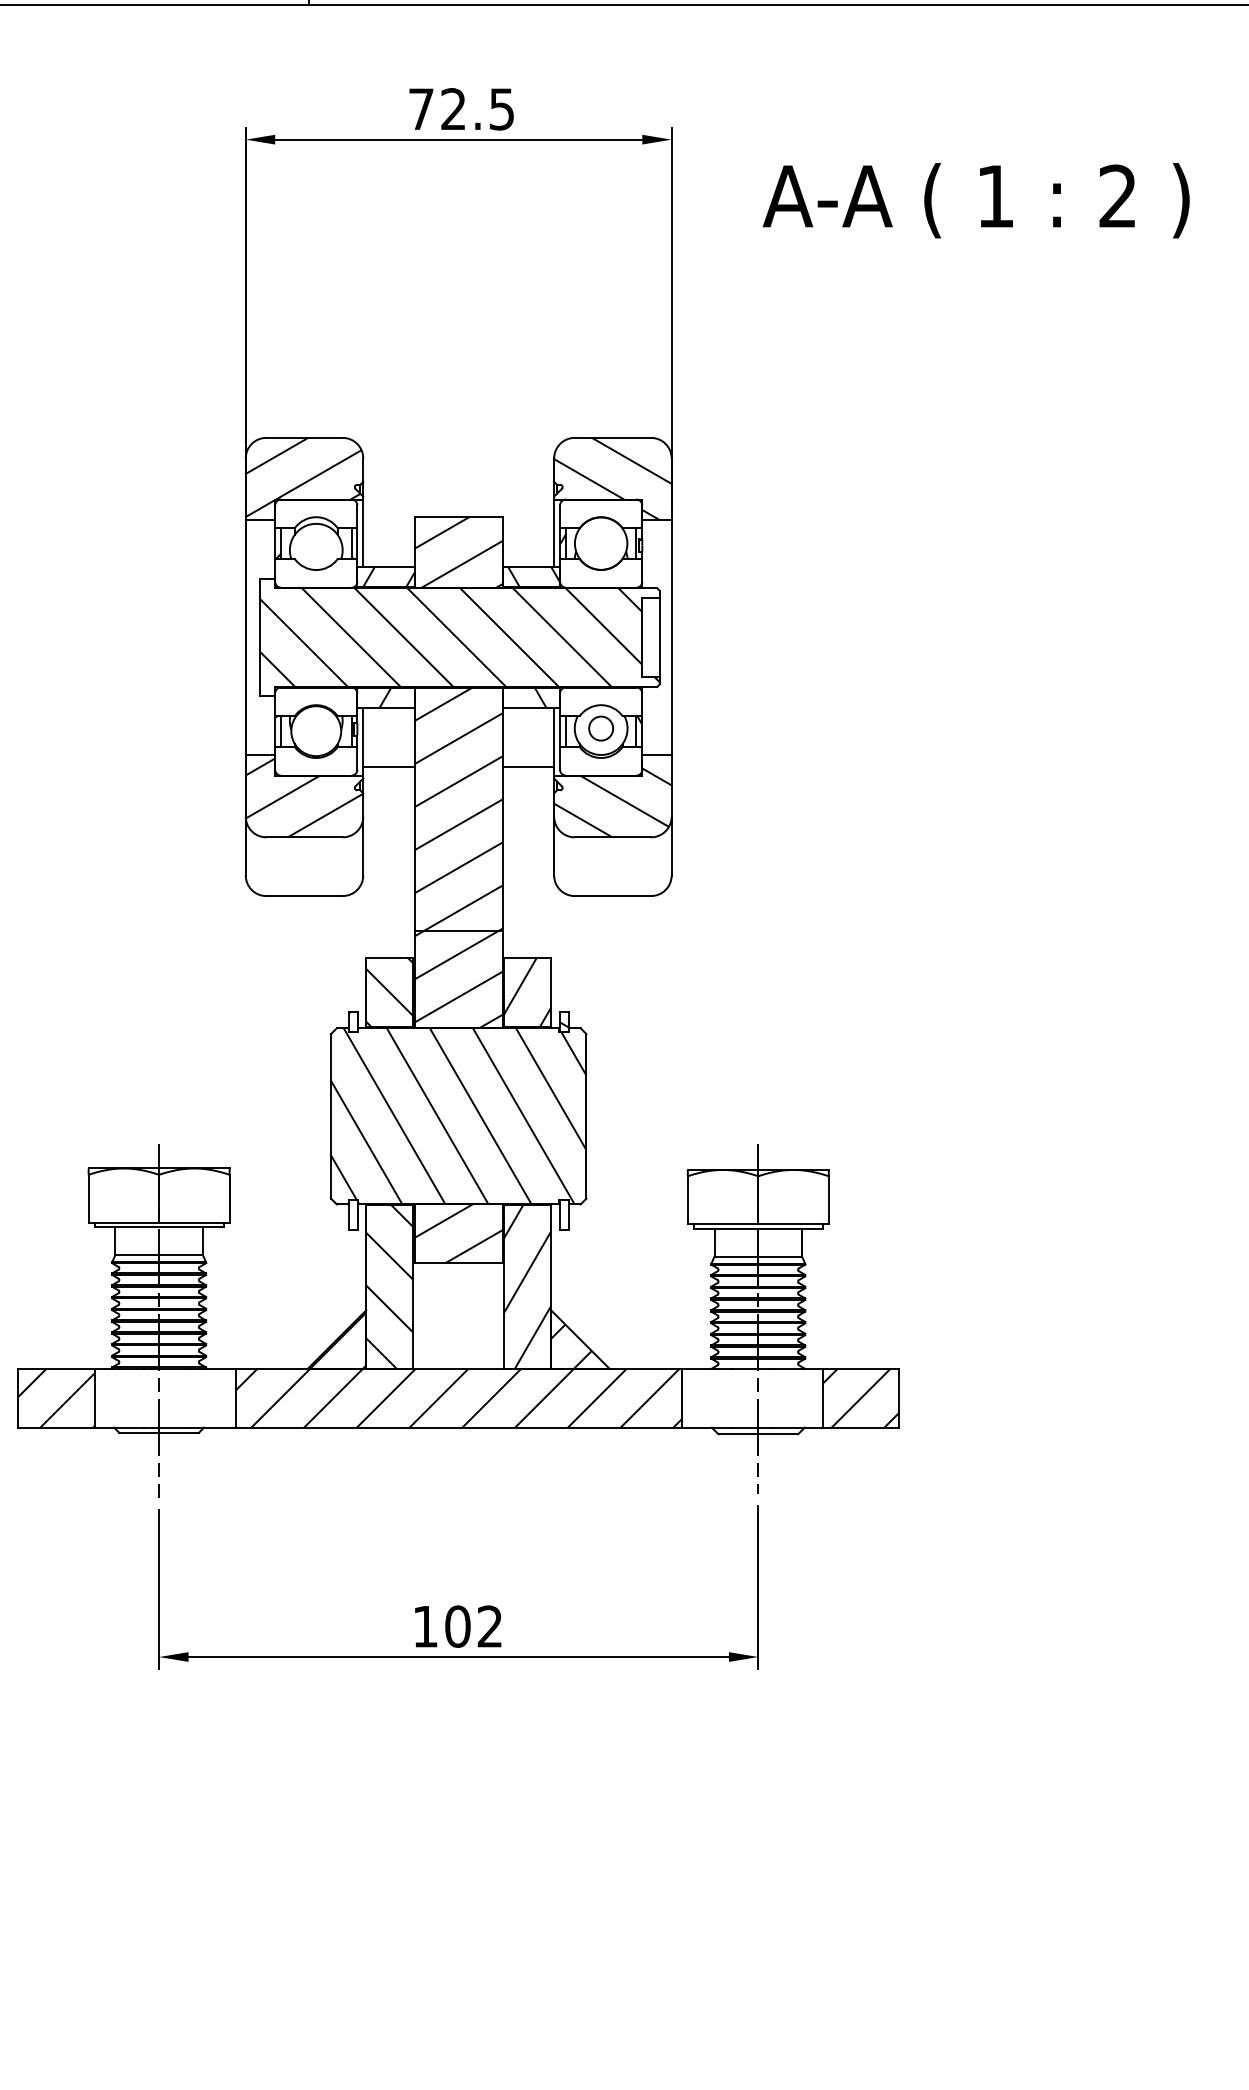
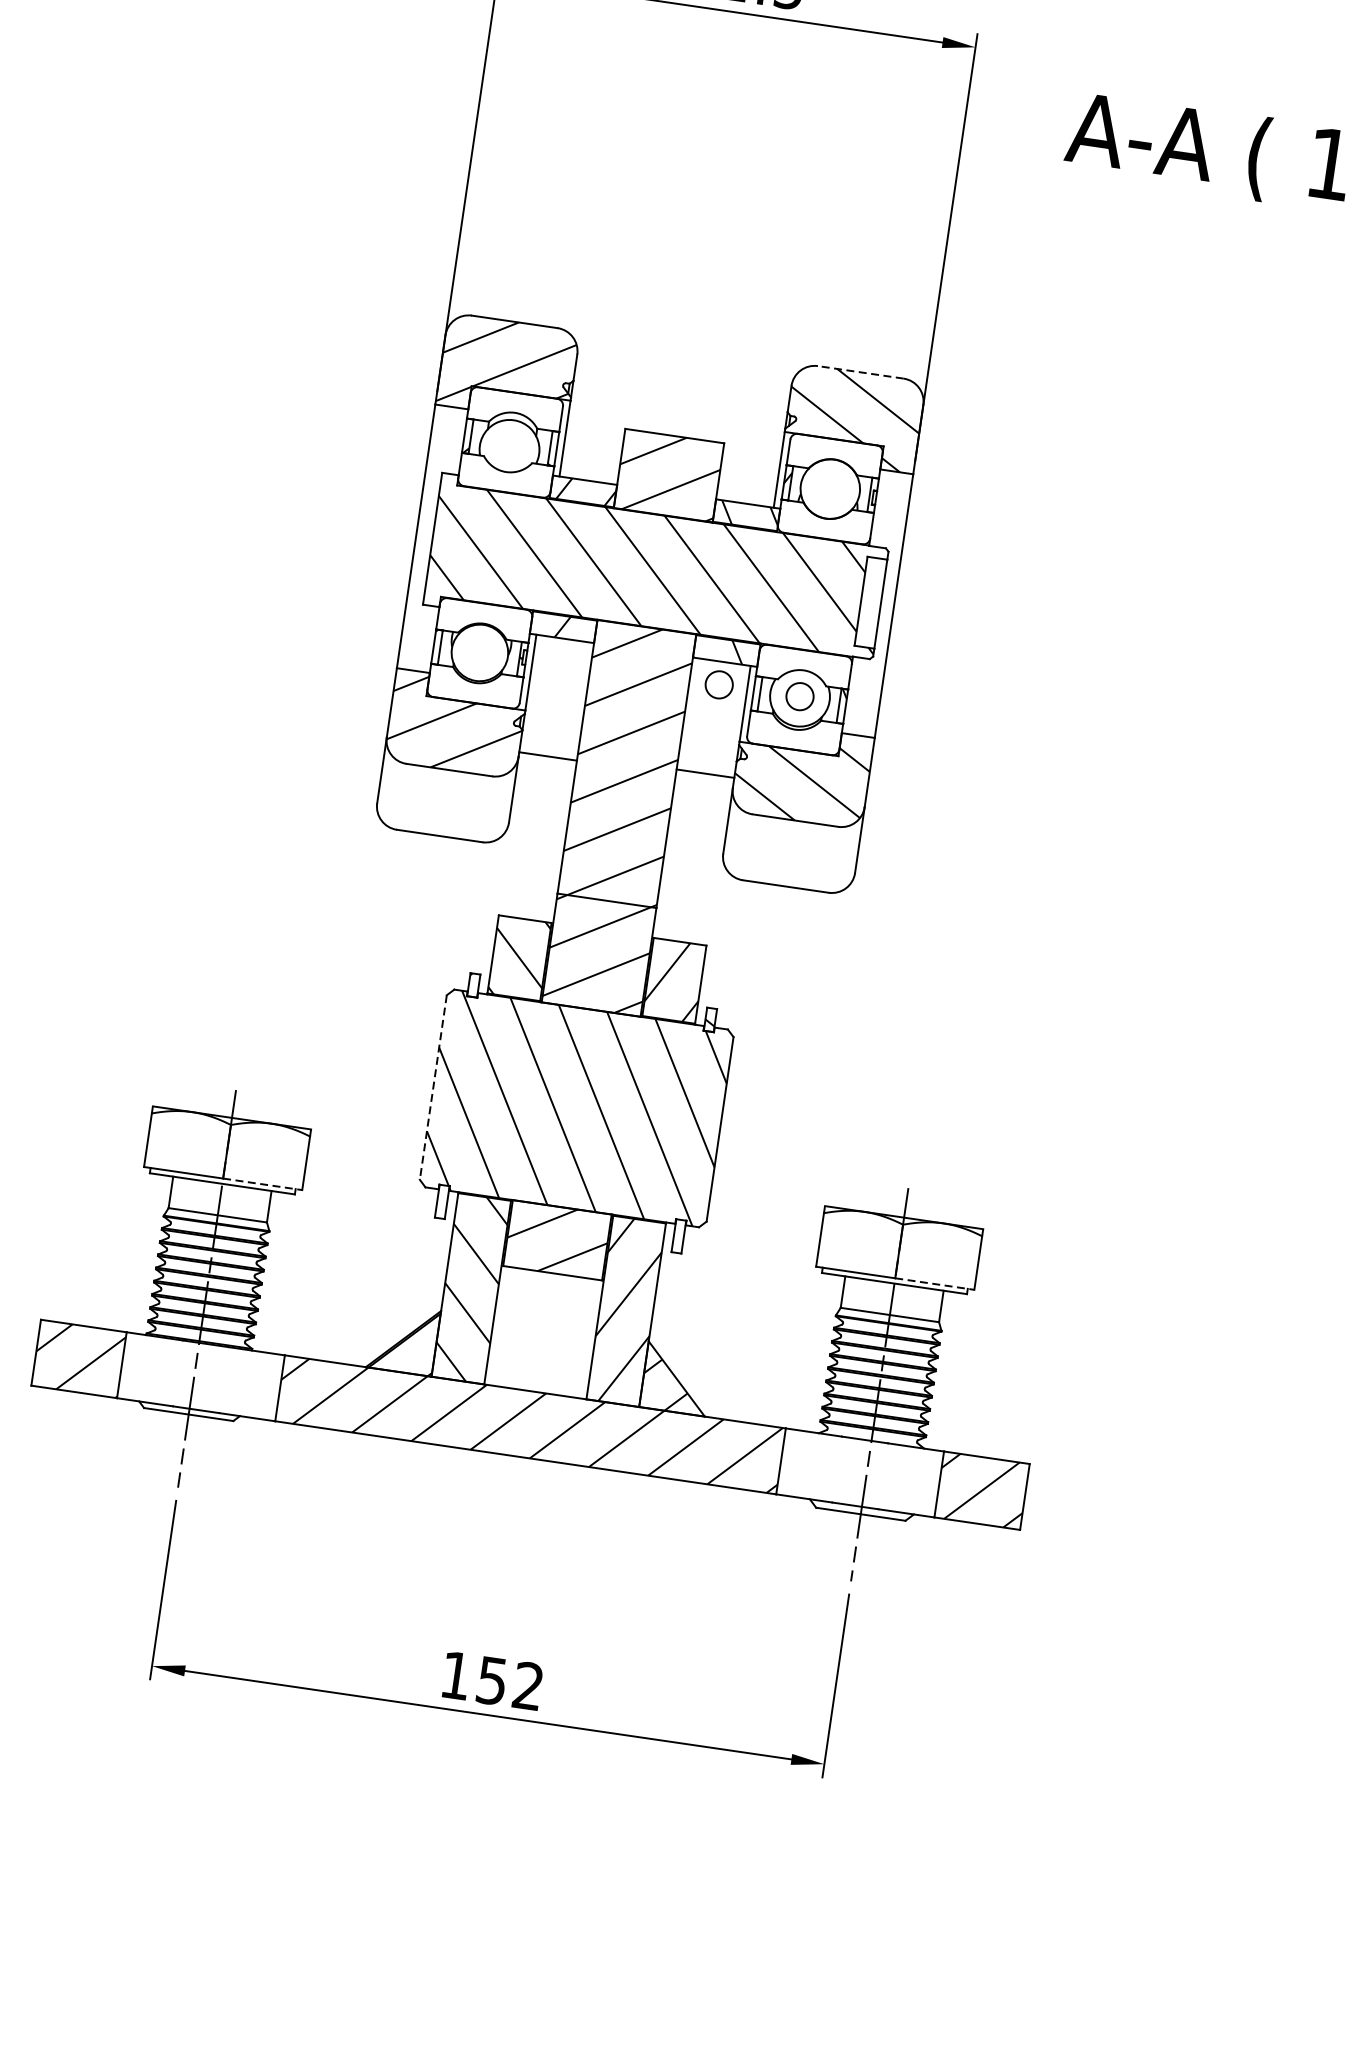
line: (612, 437) -> (860, 371), solid -> dashed
circle: (529, 728) -> (719, 684), added
line: (388, 766) -> (547, 755), moved
line: (528, 766) -> (705, 773), moved
line: (330, 1116) -> (432, 1087), solid -> dashed
line: (194, 1222) -> (262, 1184), solid -> dashed
line: (794, 1224) -> (935, 1284), solid -> dashed
text: (457, 1626) -> (491, 1680), 102 -> 152

